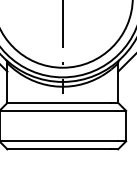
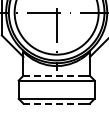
line: (60, 102) -> (55, 75), solid -> dashed
line: (60, 149) -> (55, 103), solid -> dashed

